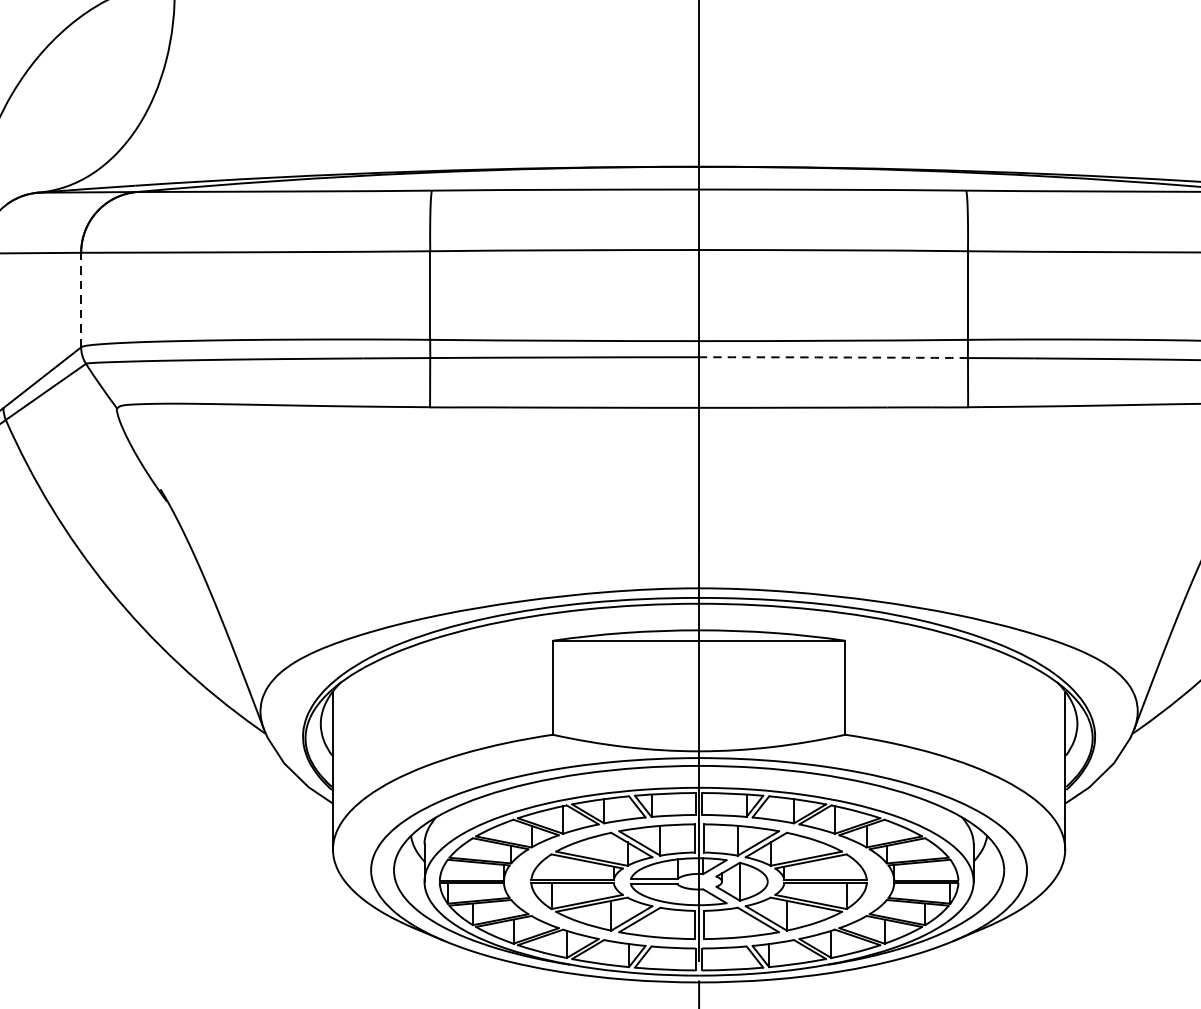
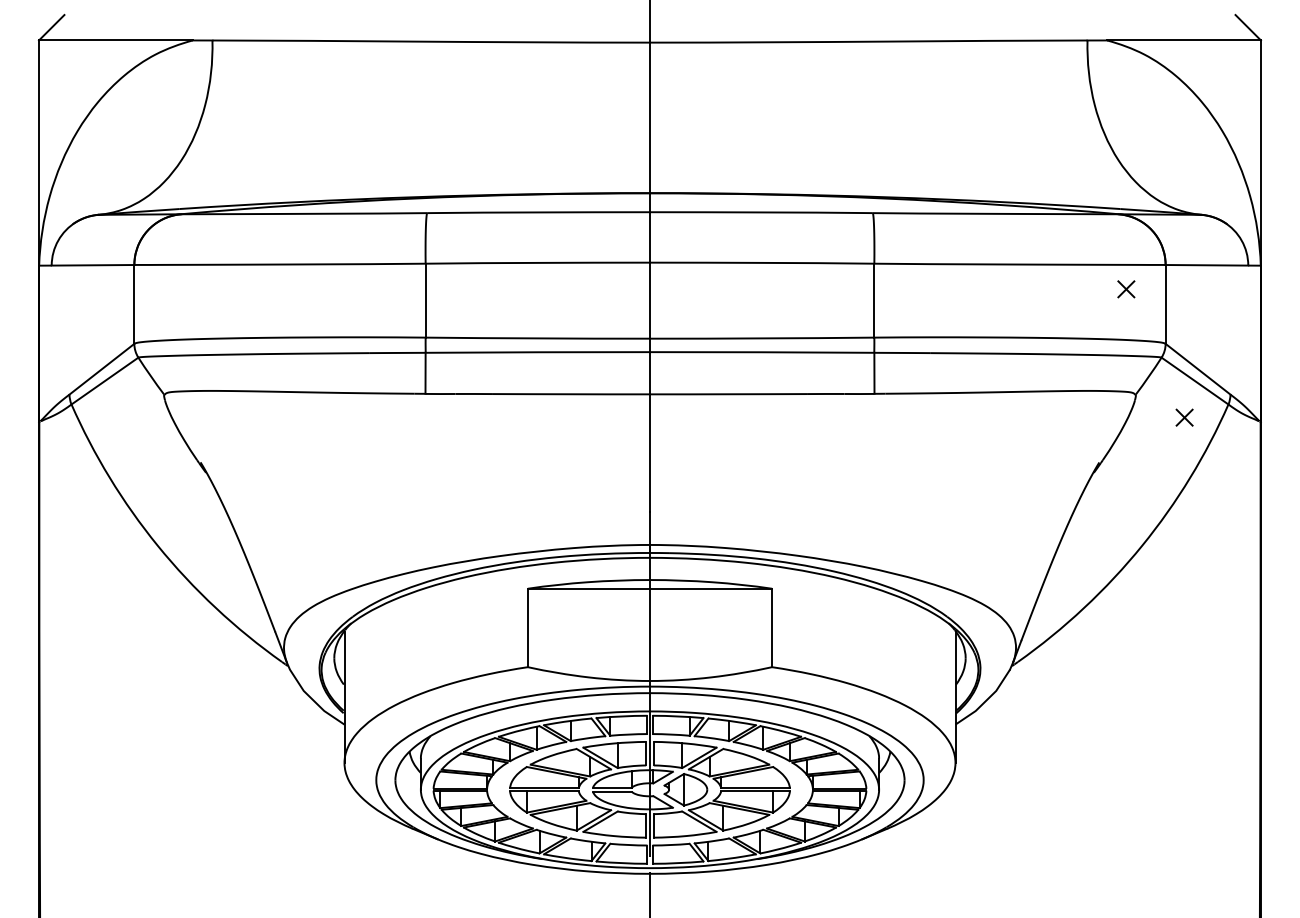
line: (81, 298) -> (134, 303), dashed -> solid
arc: (833, 357) -> (762, 352), dashed -> solid

